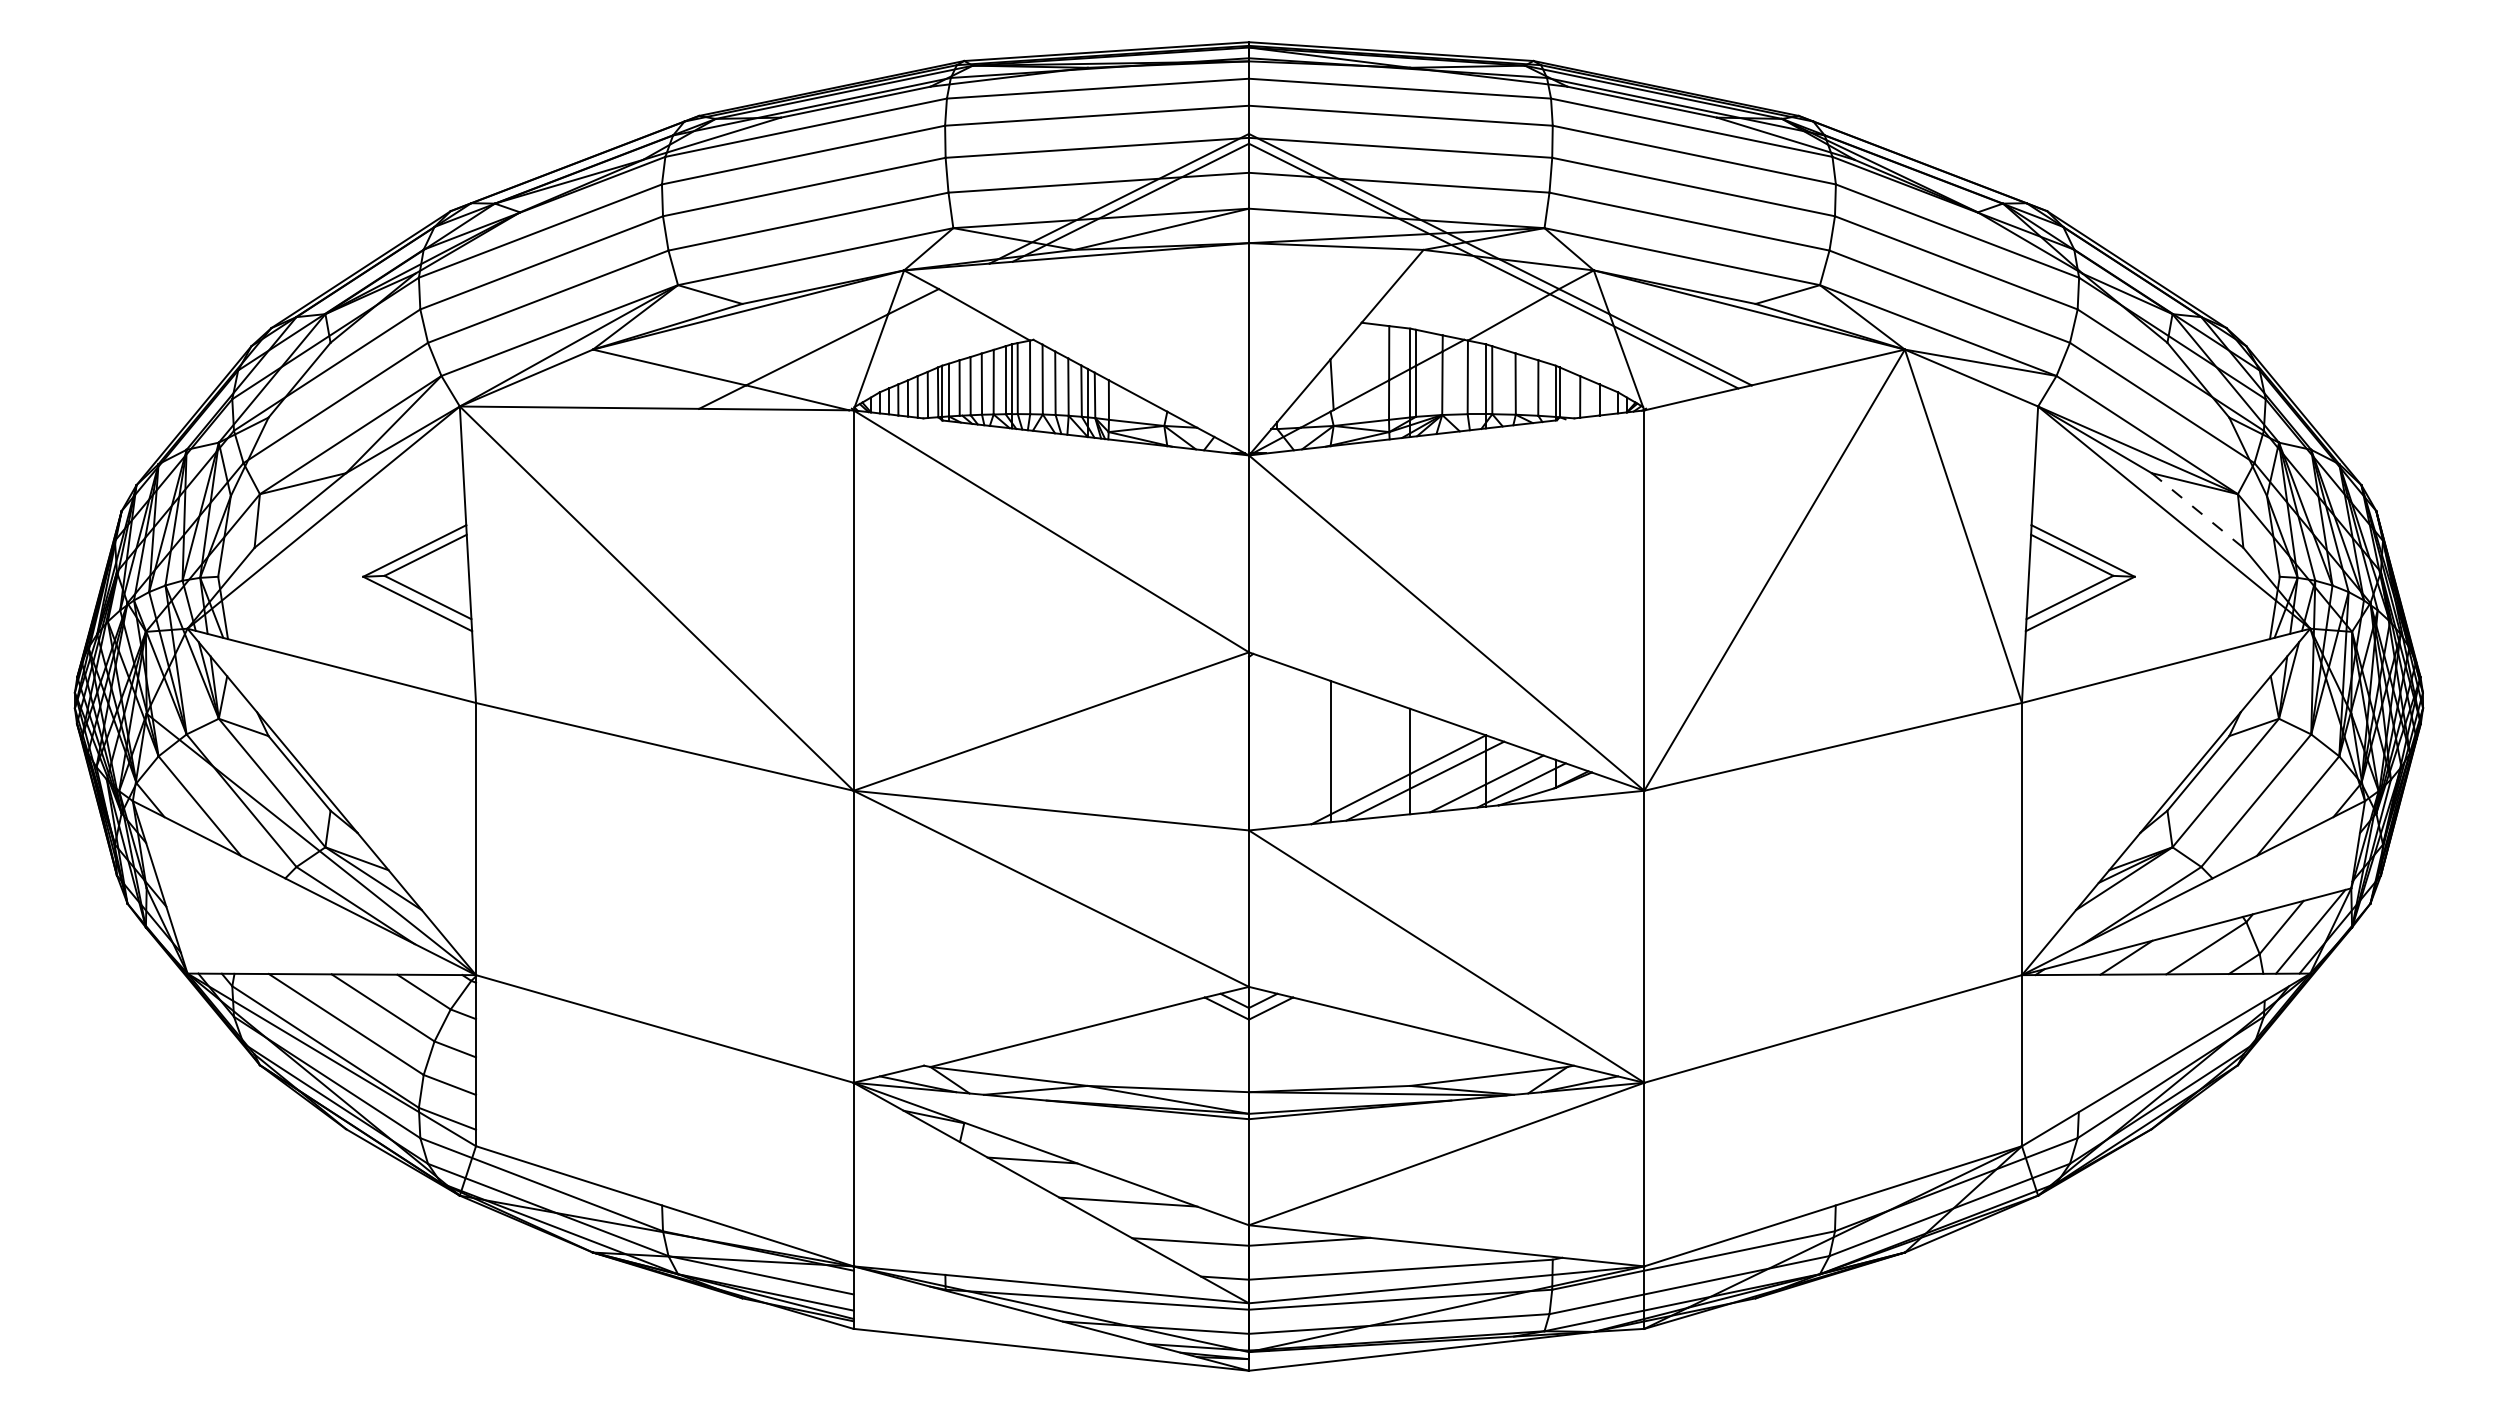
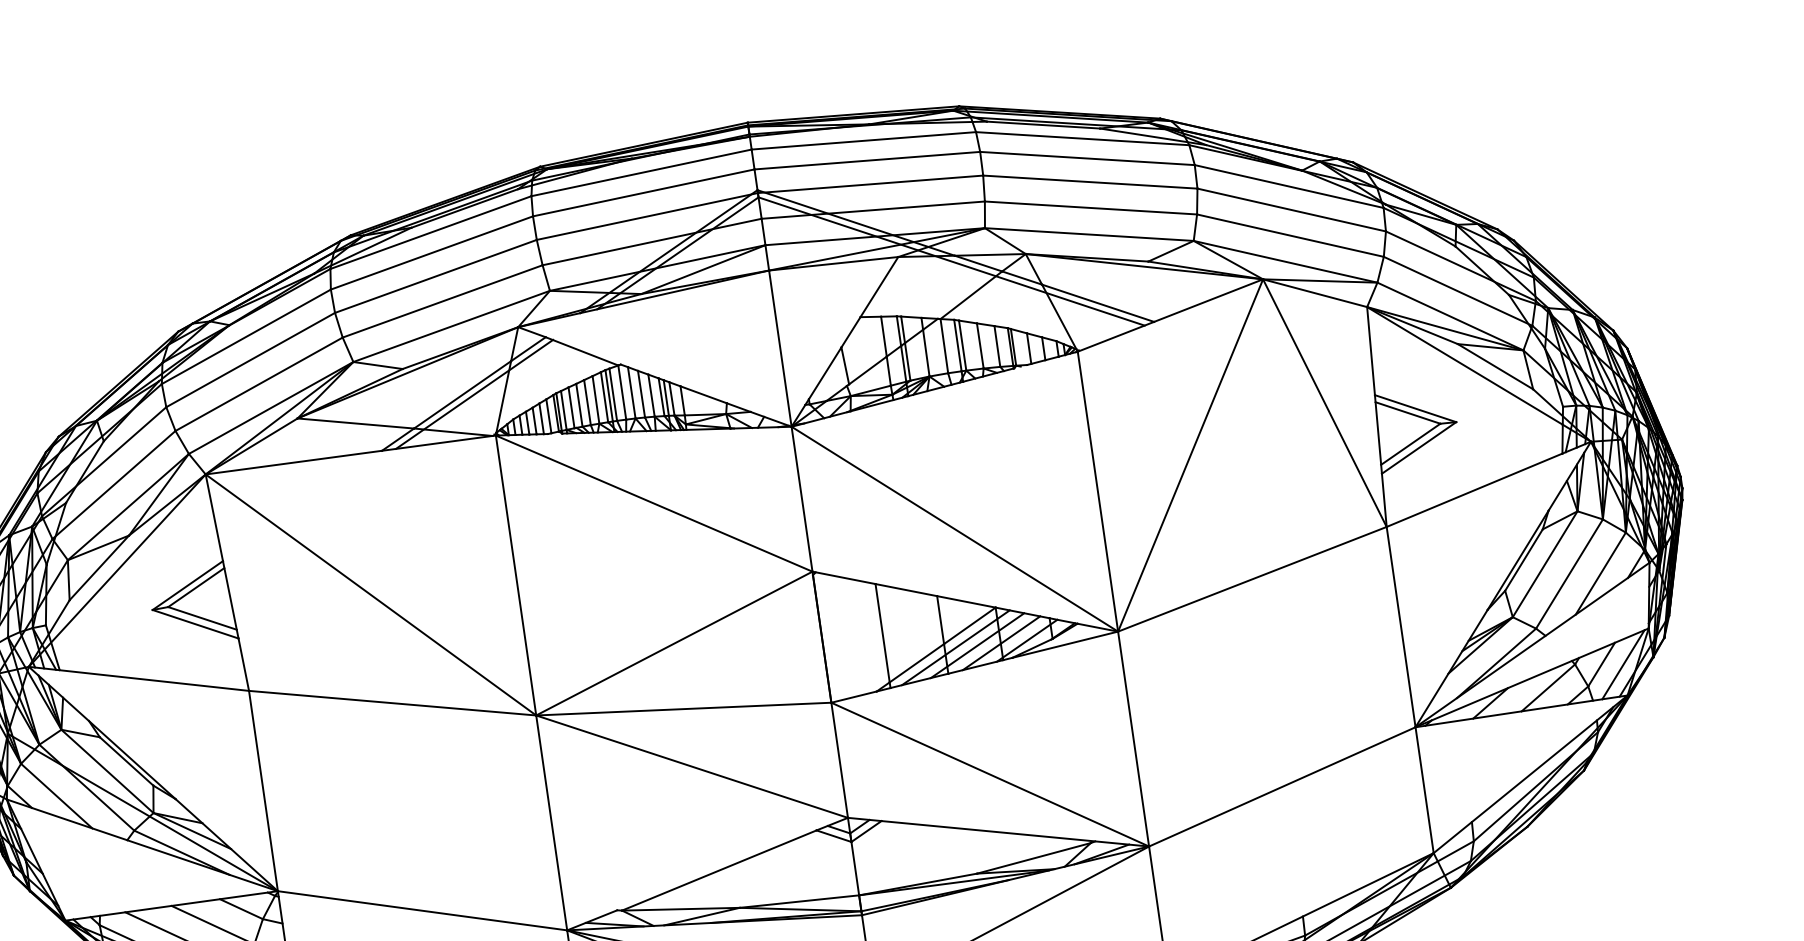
line: (833, 351) -> (474, 394), added
line: (2197, 510) -> (1495, 366), dashed -> solid
line: (1454, 782) -> (977, 645), added

